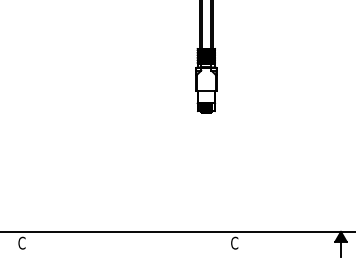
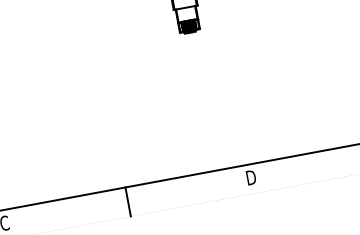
text: (234, 242) -> (250, 176), C -> D
line: (128, 243) -> (128, 200), added

